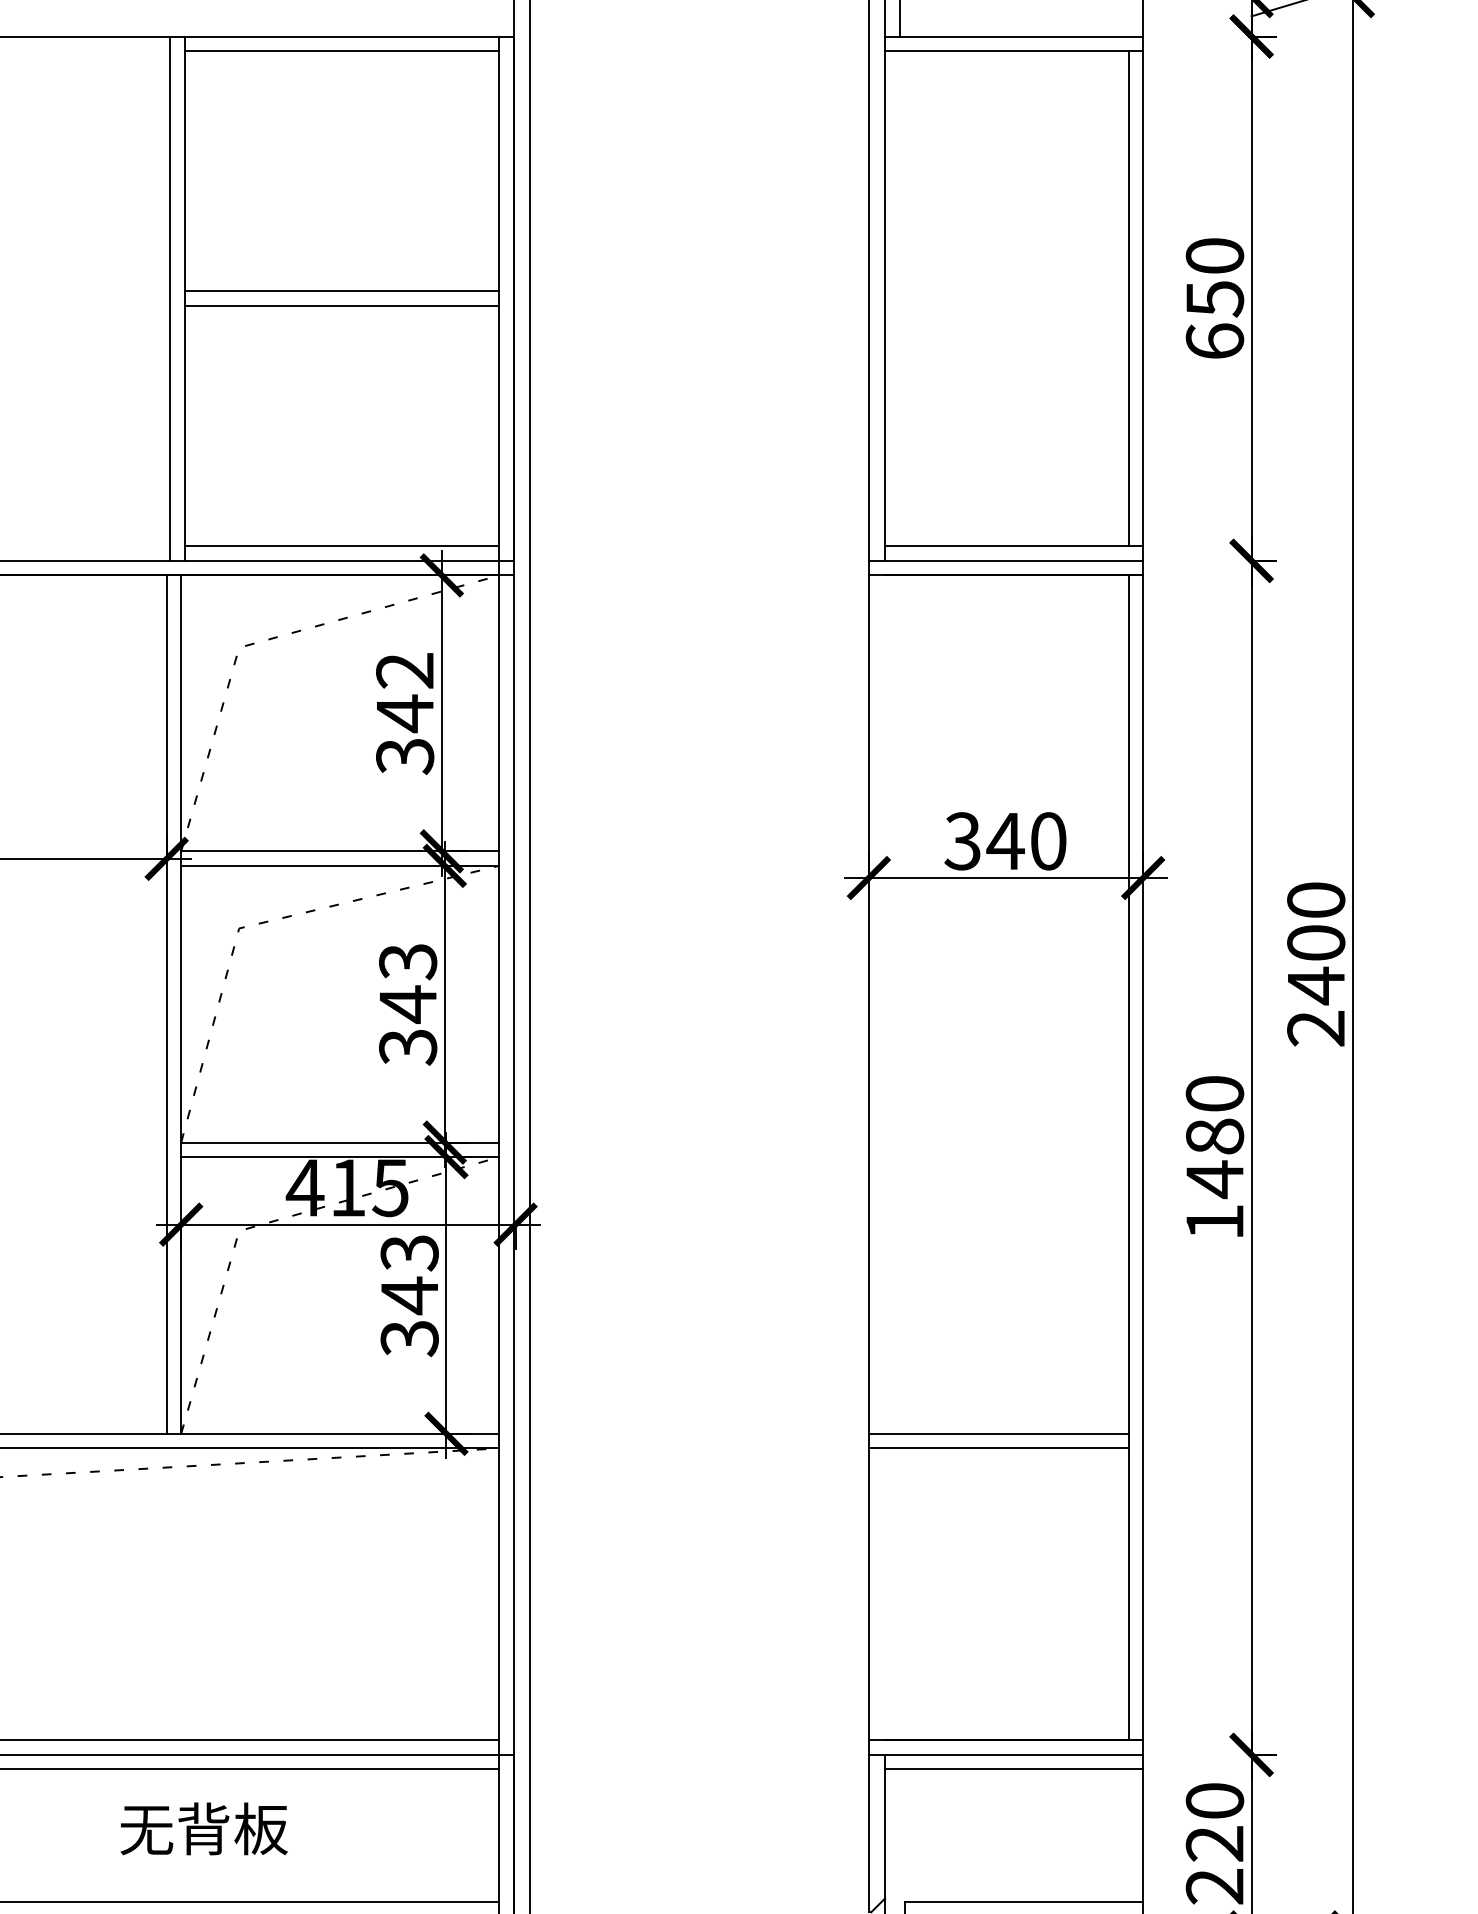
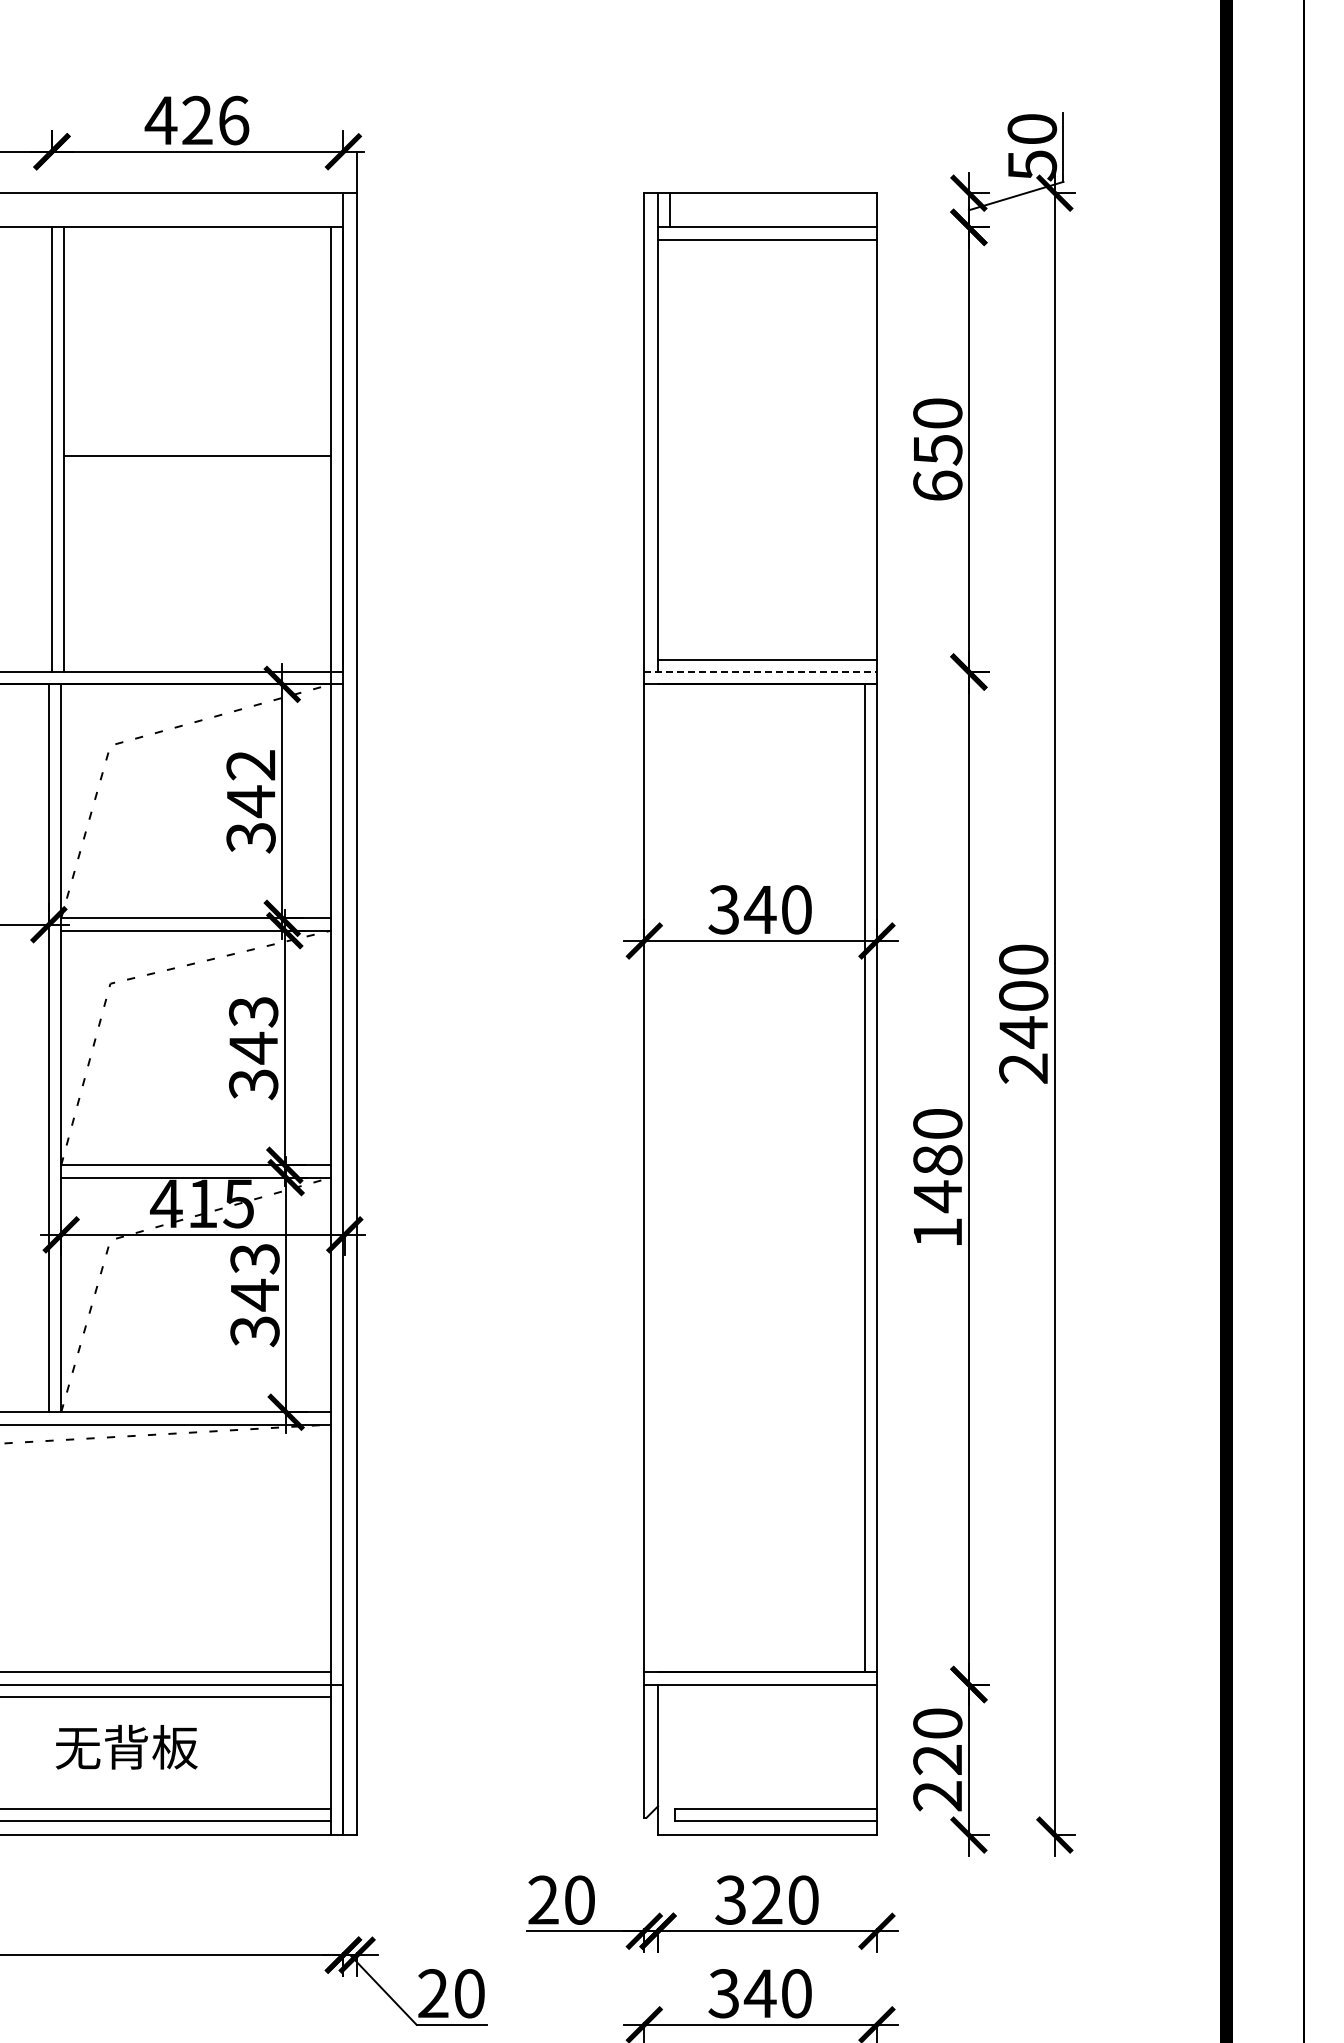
line: (341, 50) -> (197, 239), removed
line: (341, 291) -> (197, 443), removed
line: (1128, 298) -> (864, 449), removed
line: (341, 546) -> (197, 659), removed
line: (1007, 561) -> (761, 672), solid -> dashed
line: (998, 1434) -> (754, 1412), removed
line: (998, 1448) -> (754, 1424), removed
line: (1014, 1769) -> (767, 1696), removed
text: (203, 1827) -> (126, 1746), moved

